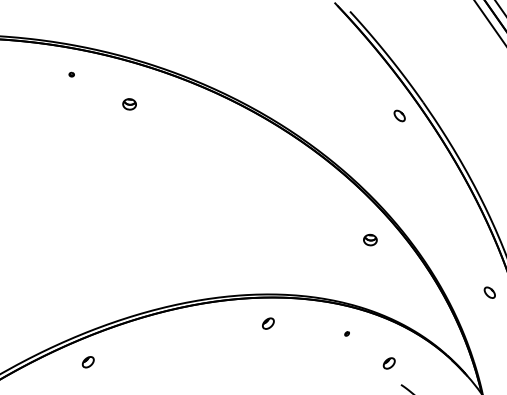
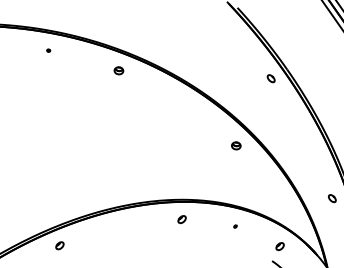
part: (128, 103) -> (118, 70), moved
part: (370, 239) -> (236, 145), moved
part: (388, 363) -> (279, 246), moved

